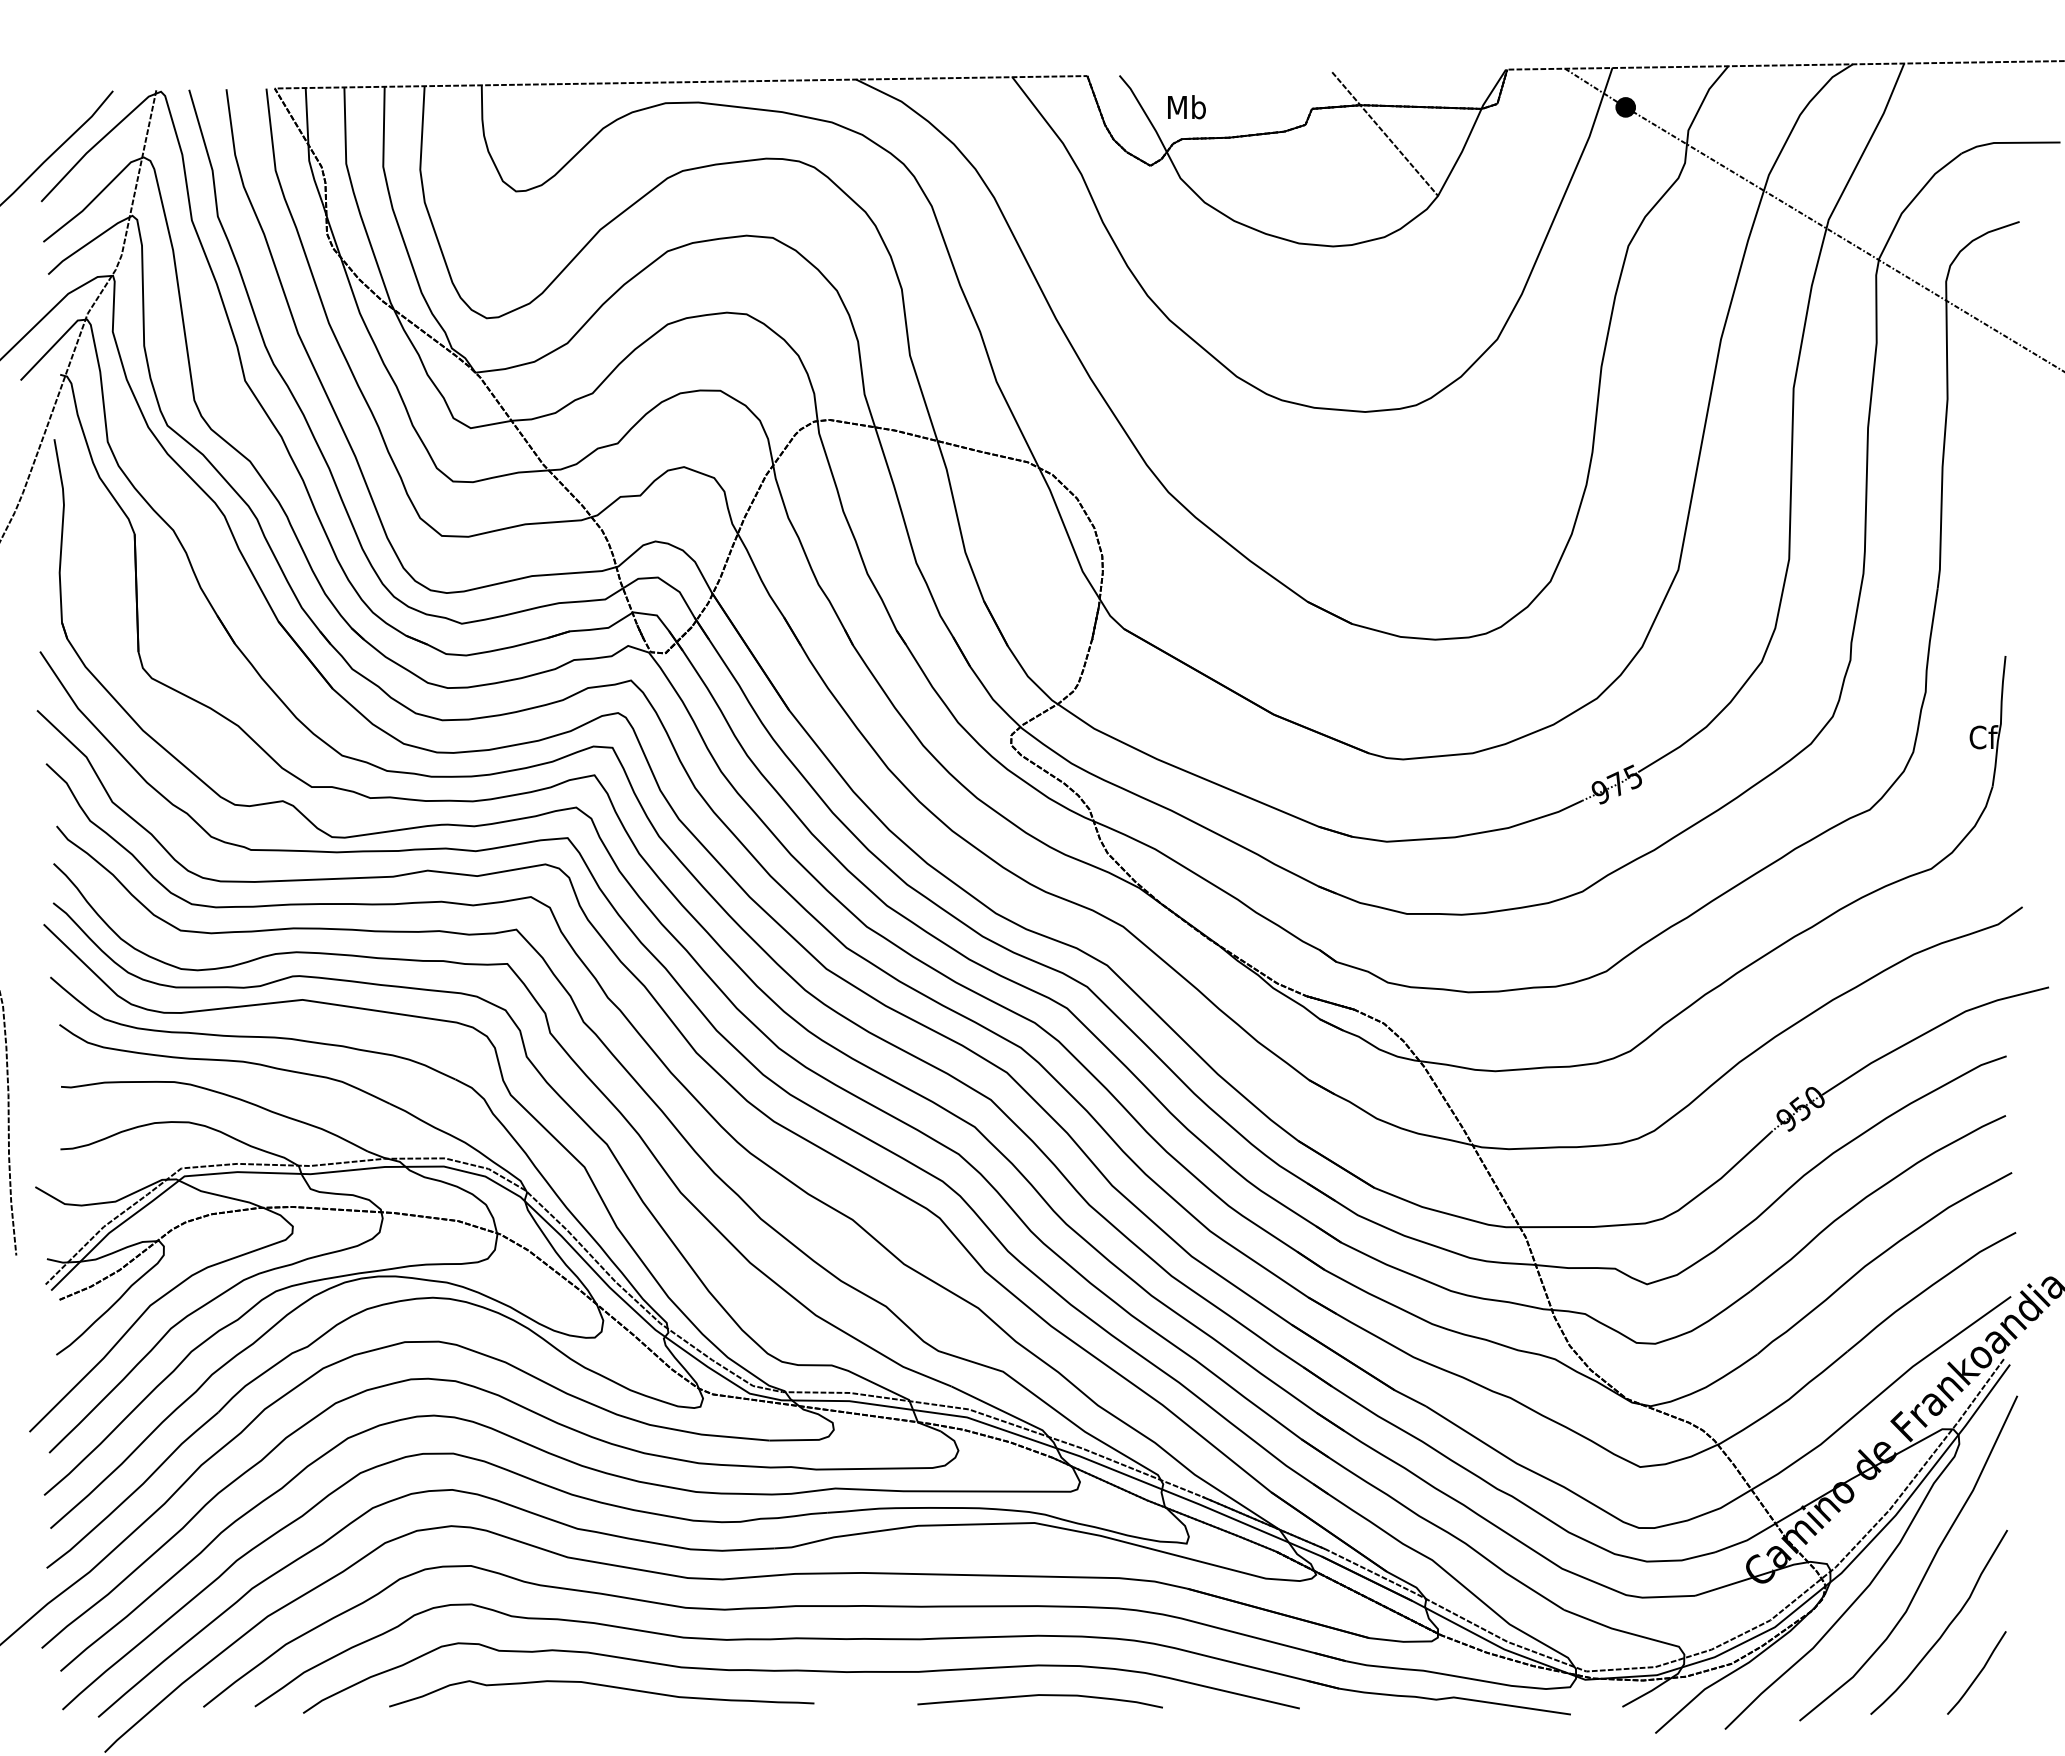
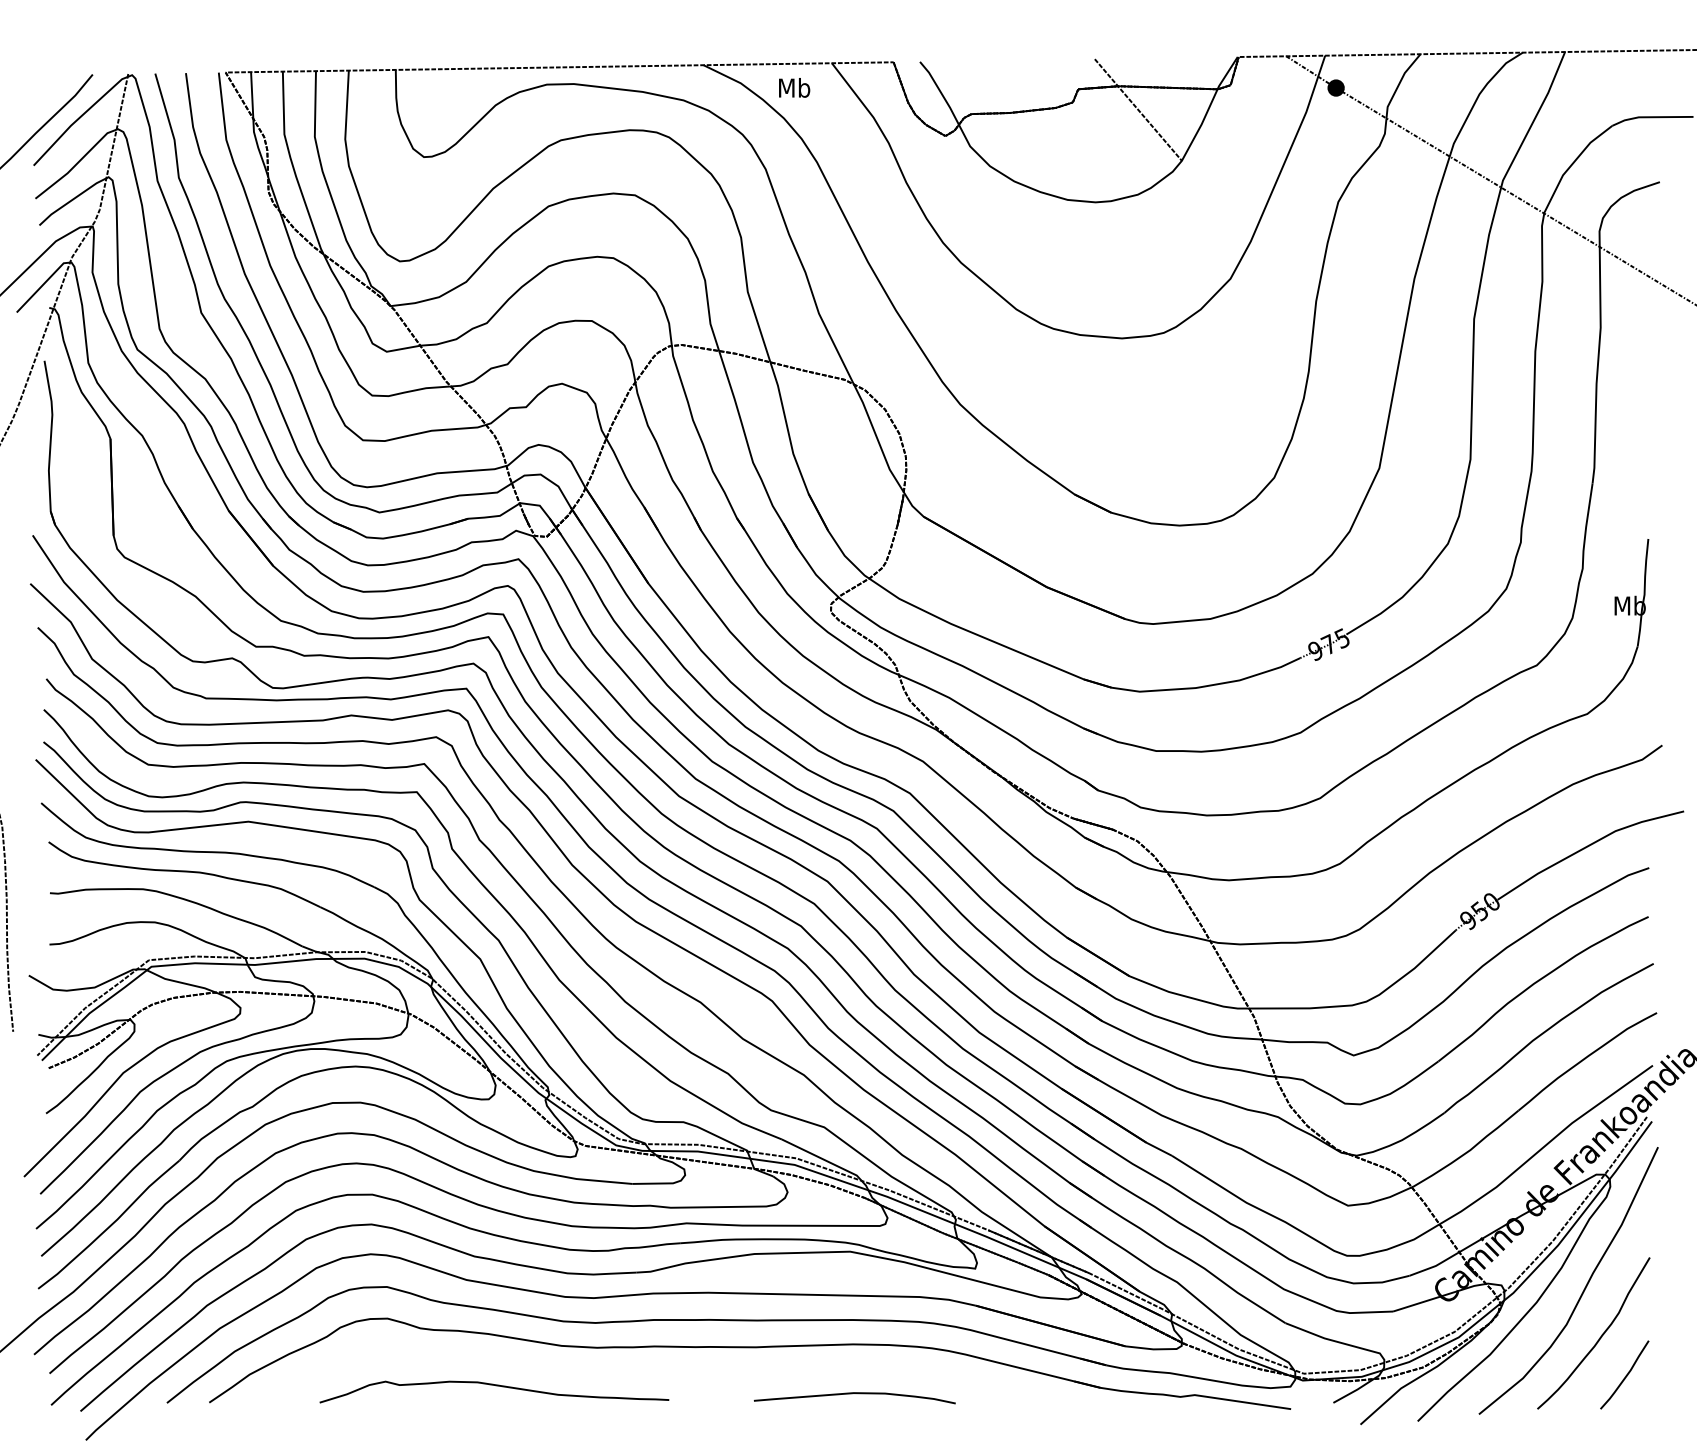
text: (1186, 107) -> (794, 88), moved
text: (1983, 737) -> (1630, 606), Cf -> Mb
curve: (801, 1671) -> (658, 1373), removed

